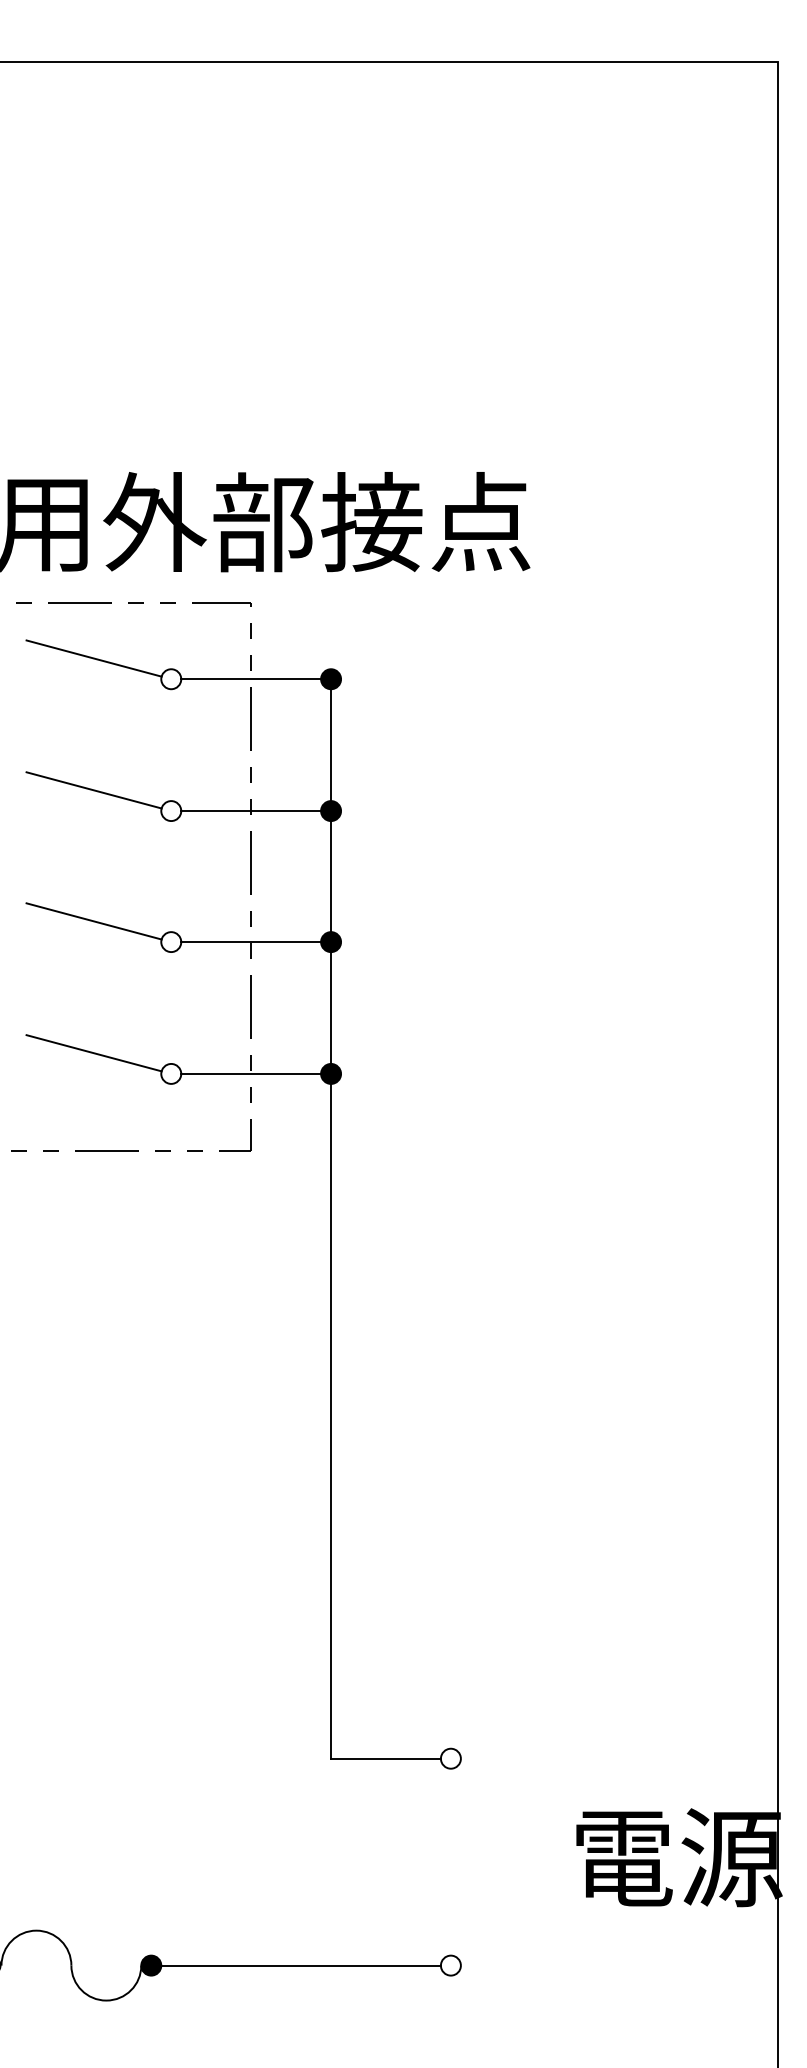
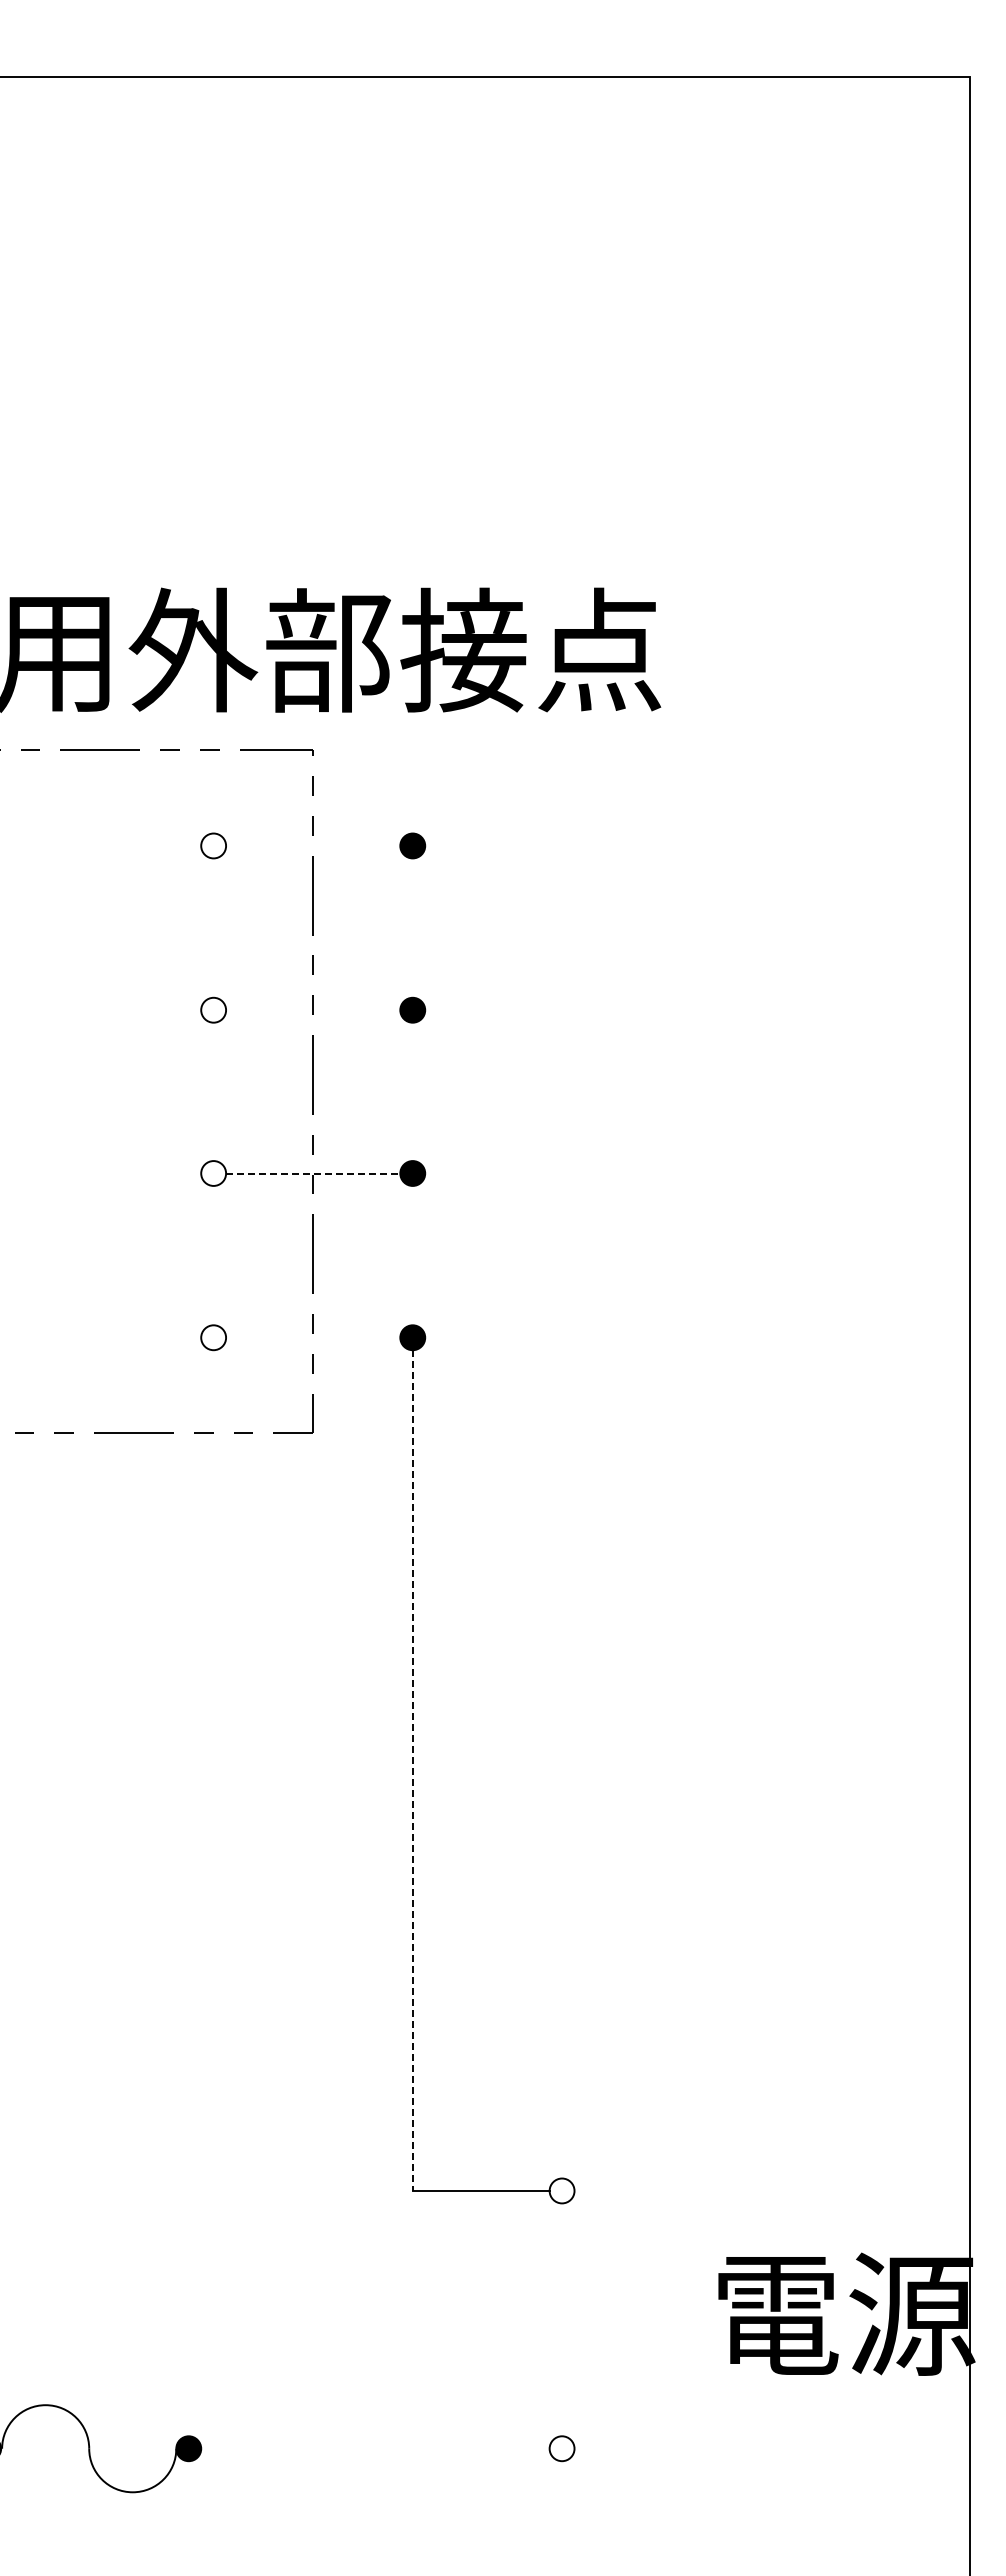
line: (94, 657) -> (117, 819), removed
line: (251, 678) -> (313, 845), removed
line: (330, 744) -> (412, 927), removed
line: (94, 790) -> (117, 984), removed
line: (251, 811) -> (313, 1010), removed
line: (330, 876) -> (412, 1091), removed
line: (94, 921) -> (117, 1147), removed
line: (251, 942) -> (313, 1173), solid -> dashed
line: (330, 1007) -> (412, 1255), removed
line: (94, 1052) -> (117, 1311), removed
line: (251, 1073) -> (313, 1337), removed
line: (330, 1422) -> (412, 1771), solid -> dashed
line: (301, 1965) -> (375, 2448), removed

